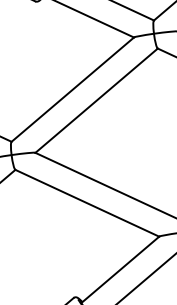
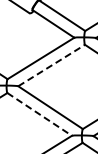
line: (98, 100) -> (52, 65), solid -> dashed
line: (87, 203) -> (39, 114), solid -> dashed

